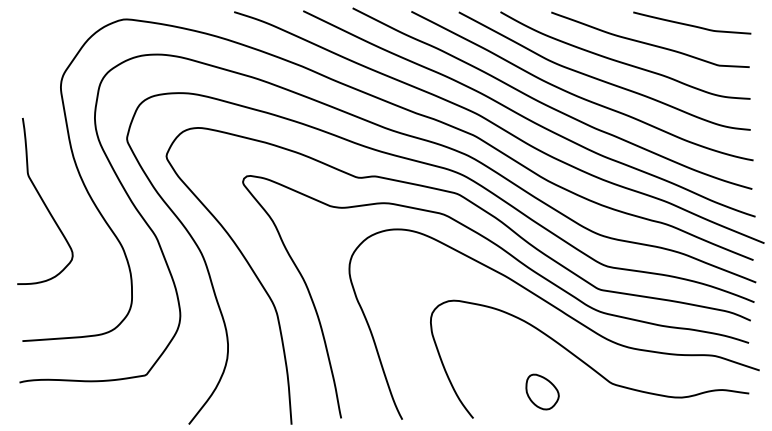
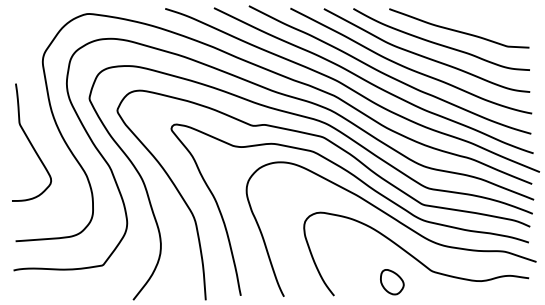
curve: (691, 24) -> (488, 17), removed
part: (542, 391) -> (392, 281), moved

